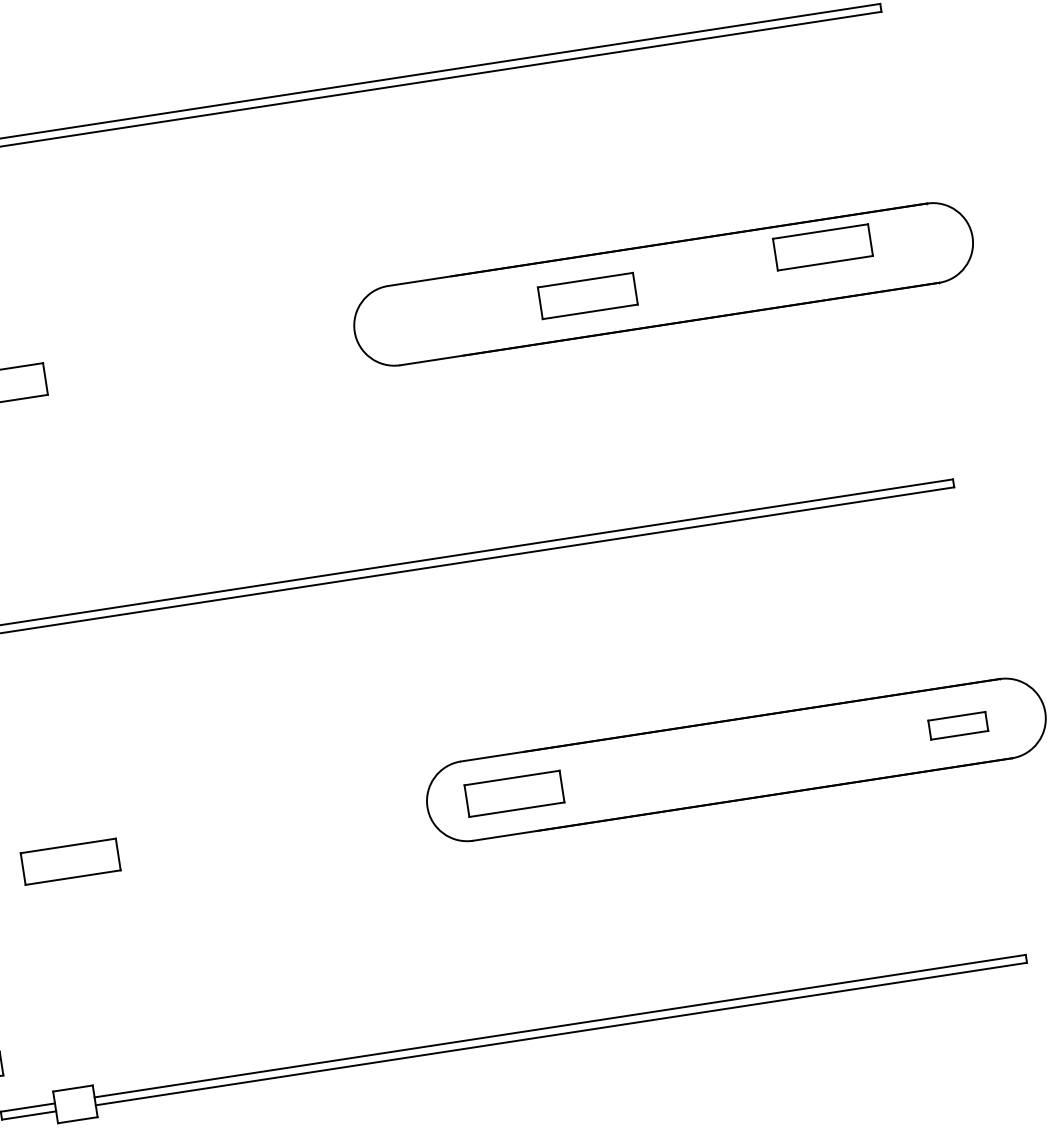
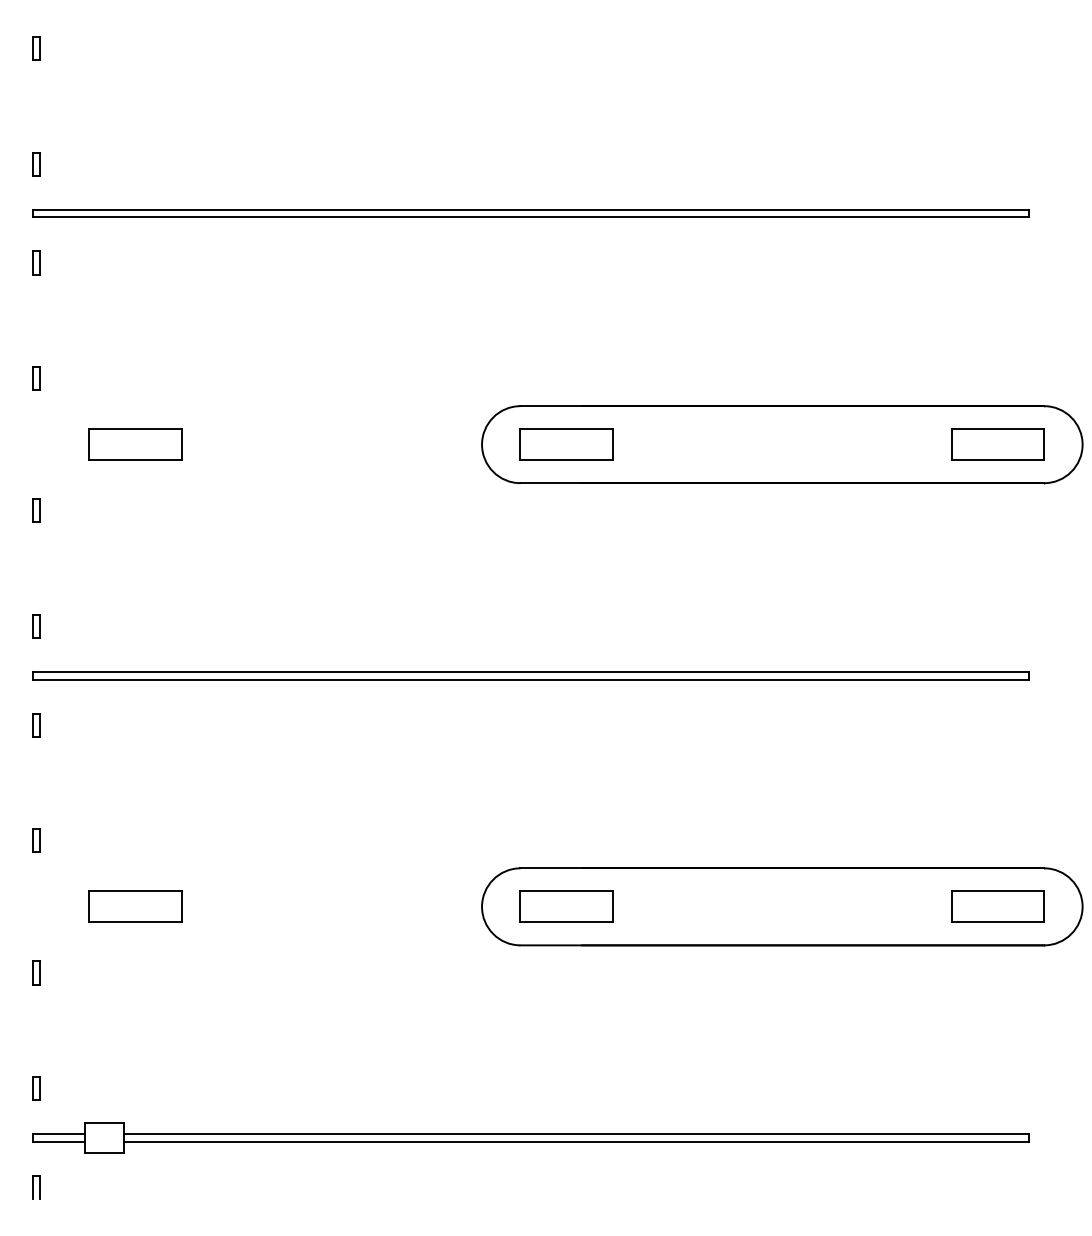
part: (822, 247) -> (997, 444), moved
part: (587, 295) -> (566, 444), moved
part: (957, 725) -> (997, 906), size x1.67

